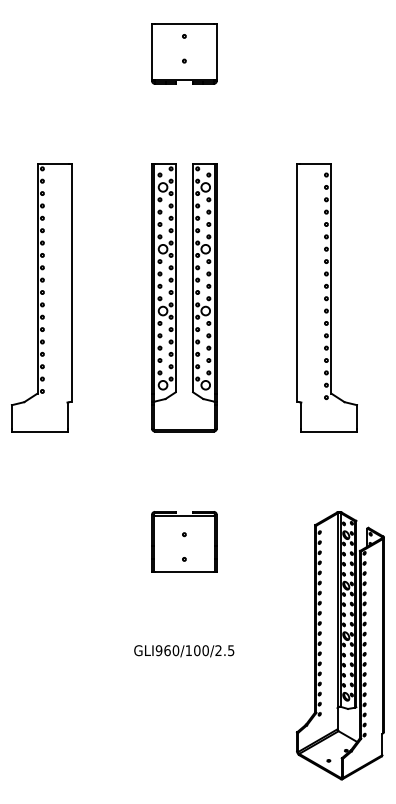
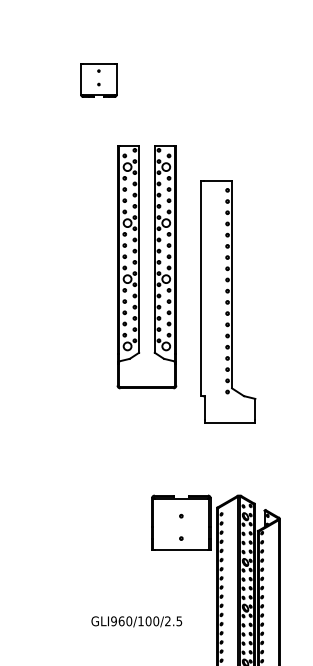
part: (184, 53) -> (98, 80), size x0.6
part: (176, 297) -> (139, 266), moved
part: (184, 541) -> (181, 522), moved
text: (184, 651) -> (137, 622), moved

